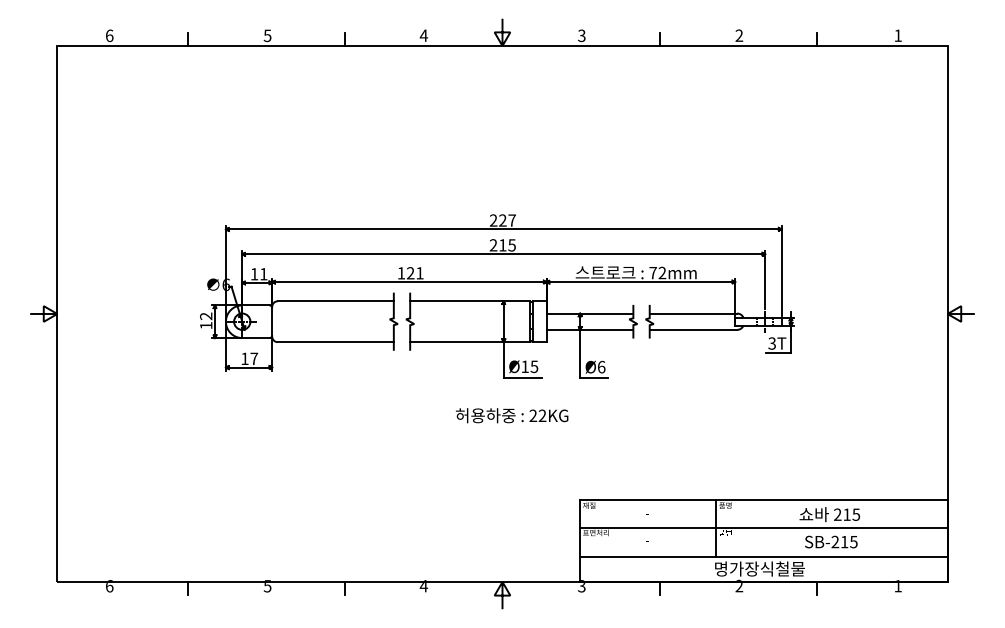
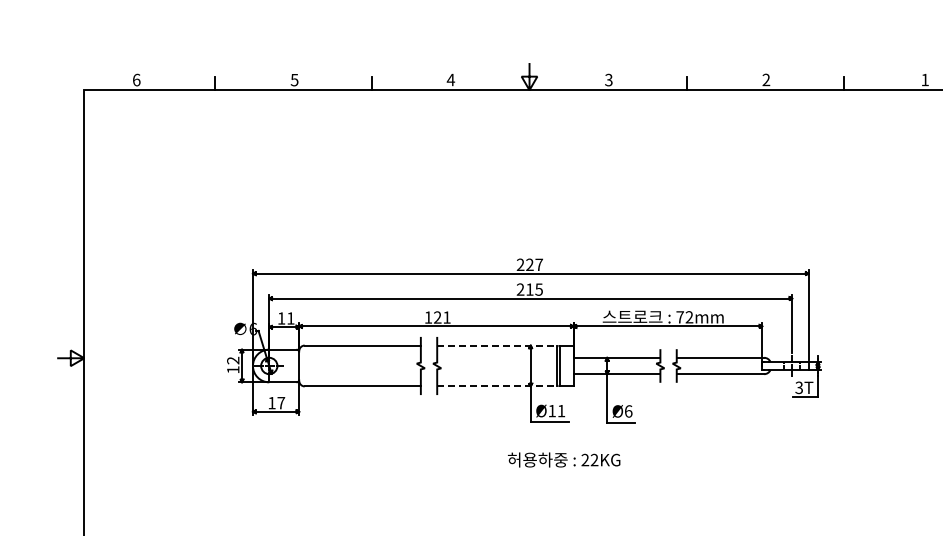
line: (470, 301) -> (497, 345), solid -> dashed
line: (470, 342) -> (497, 386), solid -> dashed
text: (534, 366) -> (561, 410), Ø15 -> Ø11
text: (512, 415) -> (564, 459), moved

